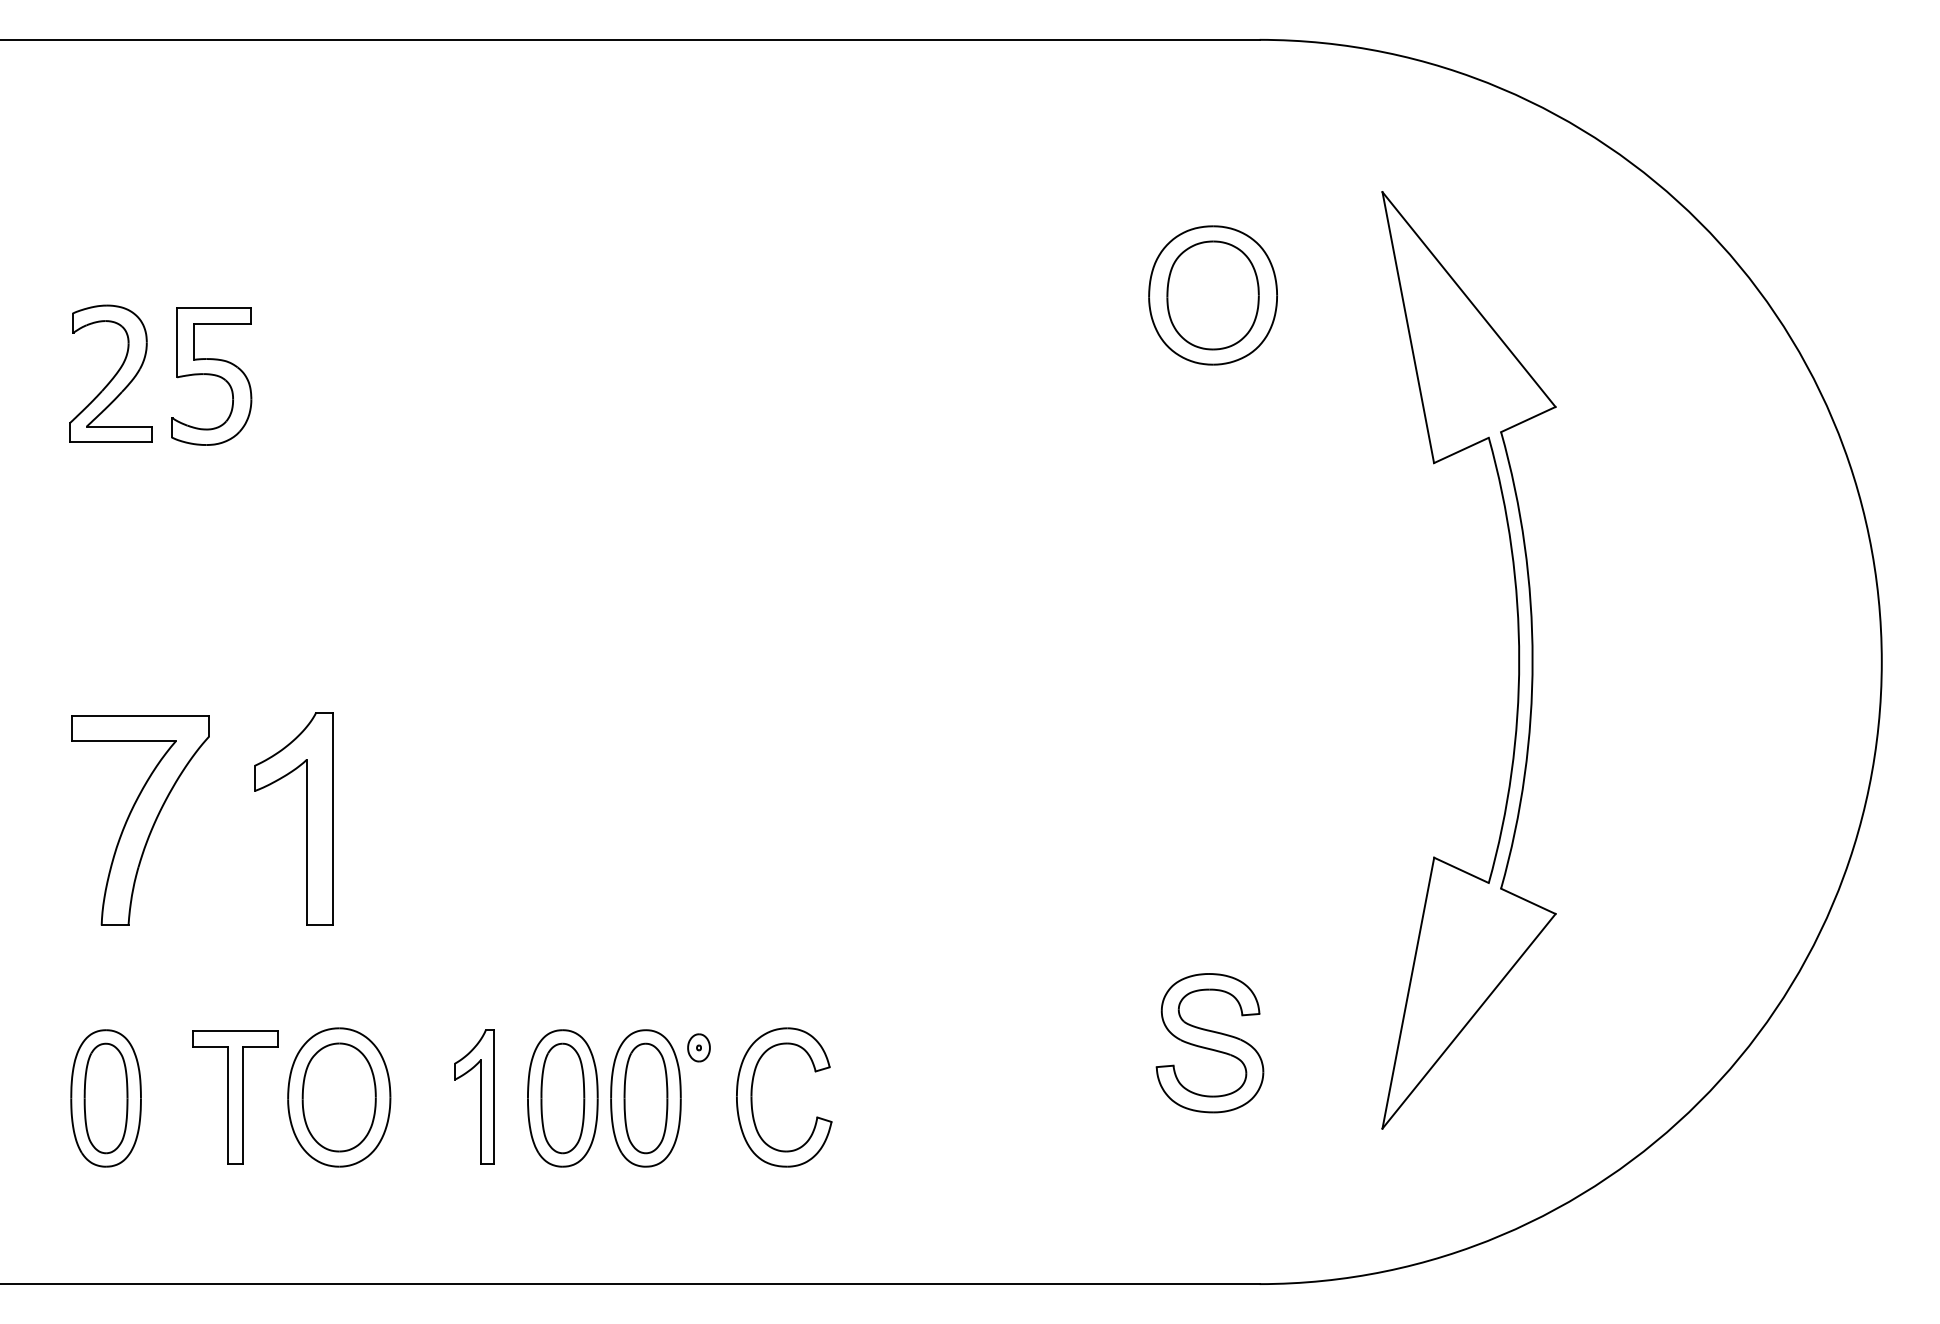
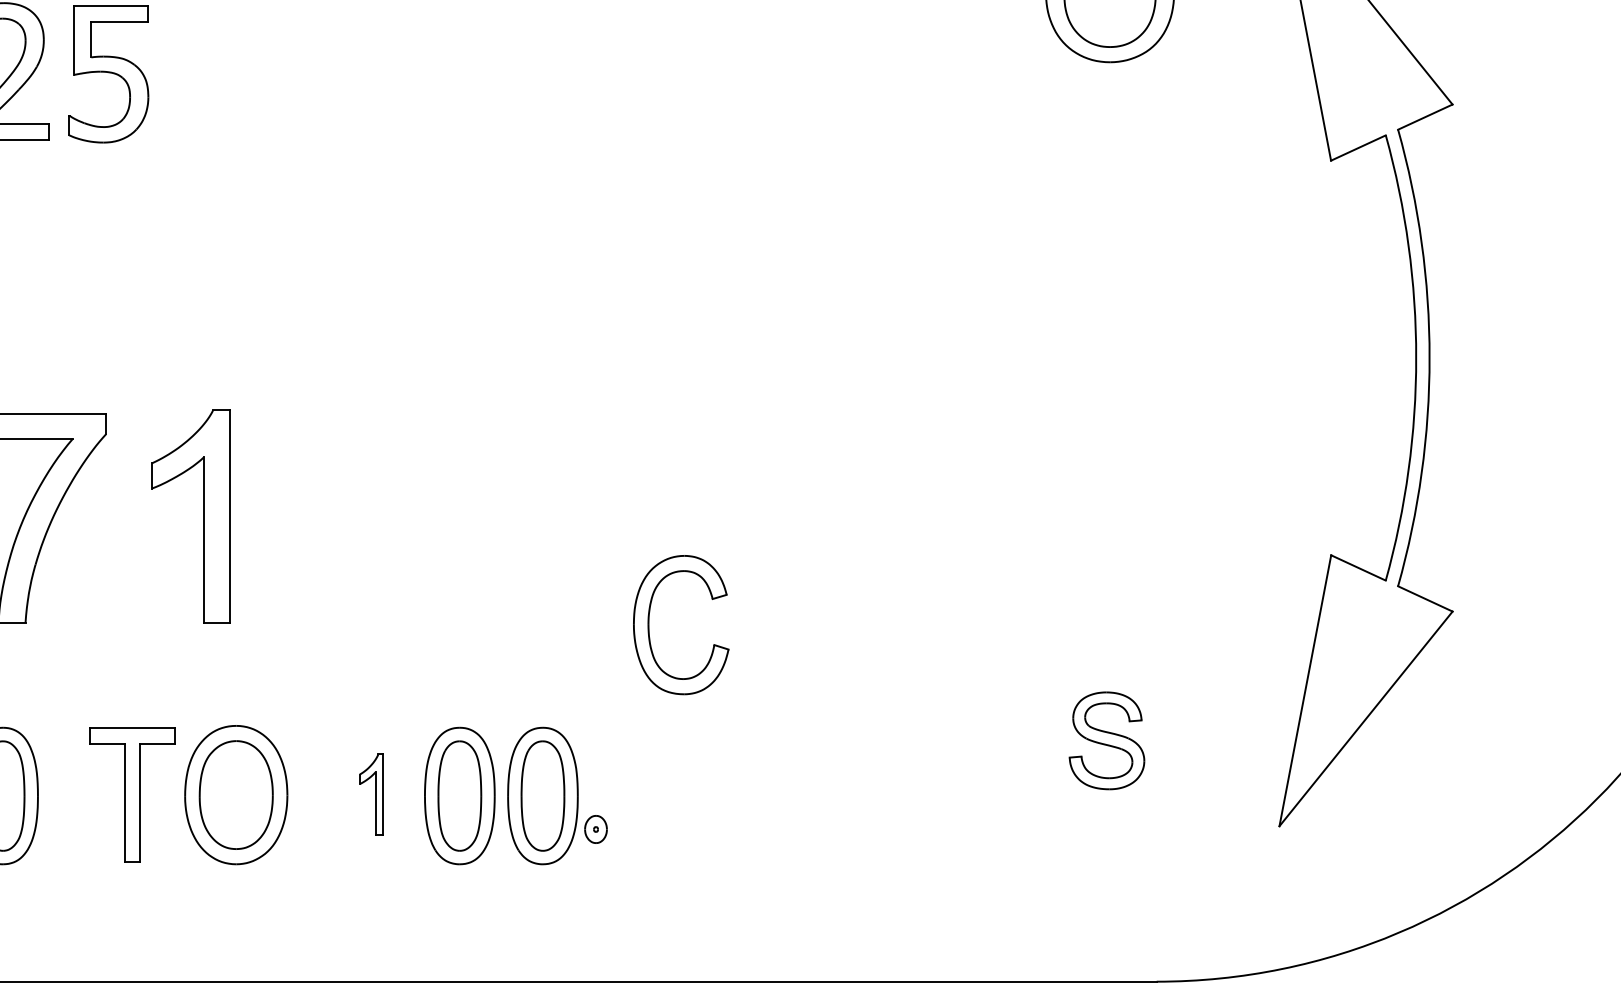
part: (1209, 1043) -> (1106, 741), size x0.7
part: (698, 1047) -> (595, 829), moved
part: (474, 1096) -> (371, 794), size x0.6
part: (752, 1097) -> (649, 625), moved

